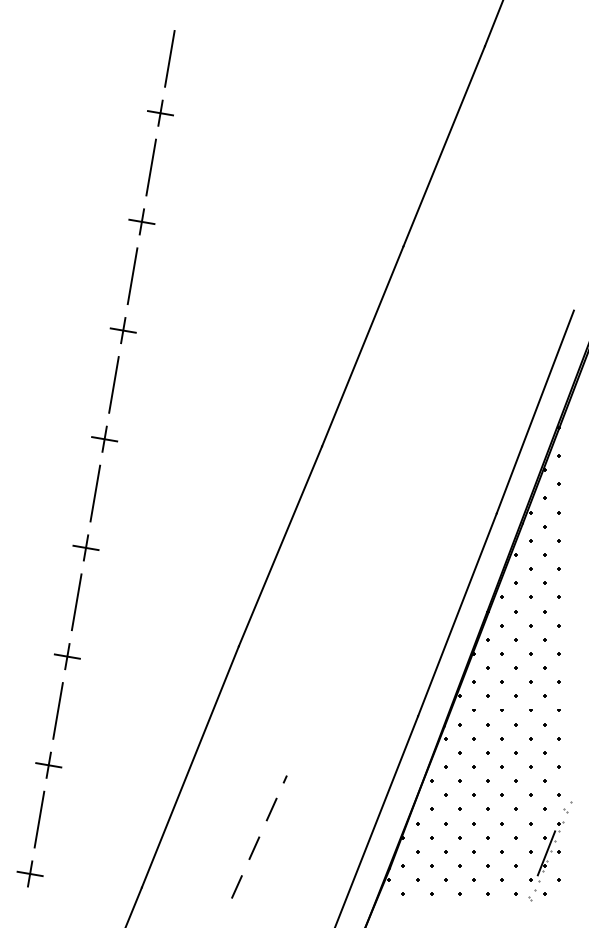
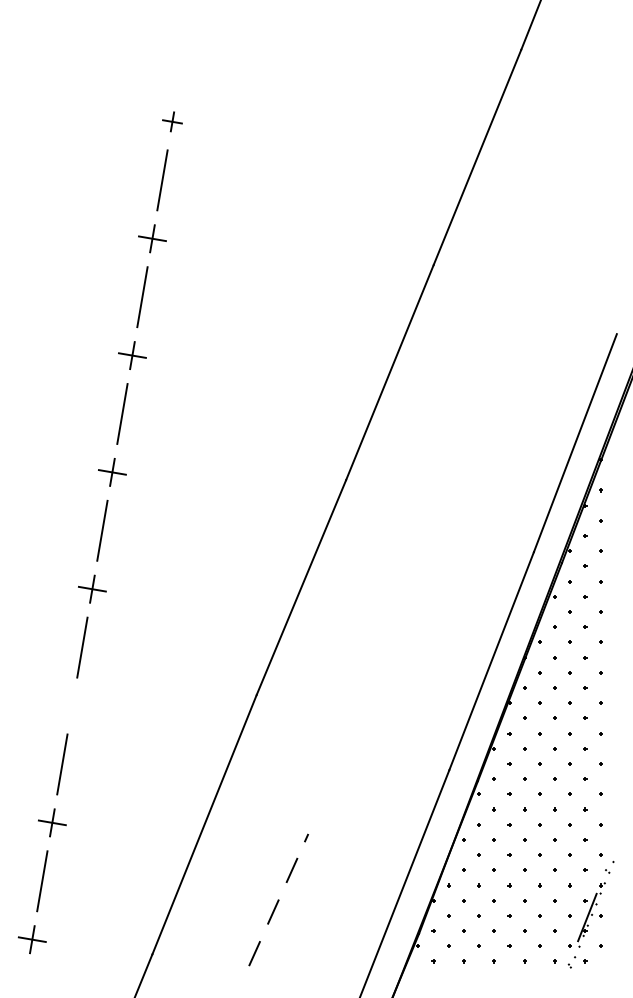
line: (169, 58) -> (182, 63), removed
part: (160, 112) -> (172, 121), size x0.7
part: (66, 656) -> (71, 705), removed

